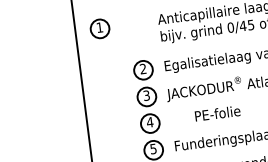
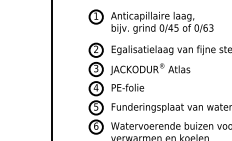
part: (98, 28) -> (95, 16), moved
text: (217, 113) -> (127, 87), moved

